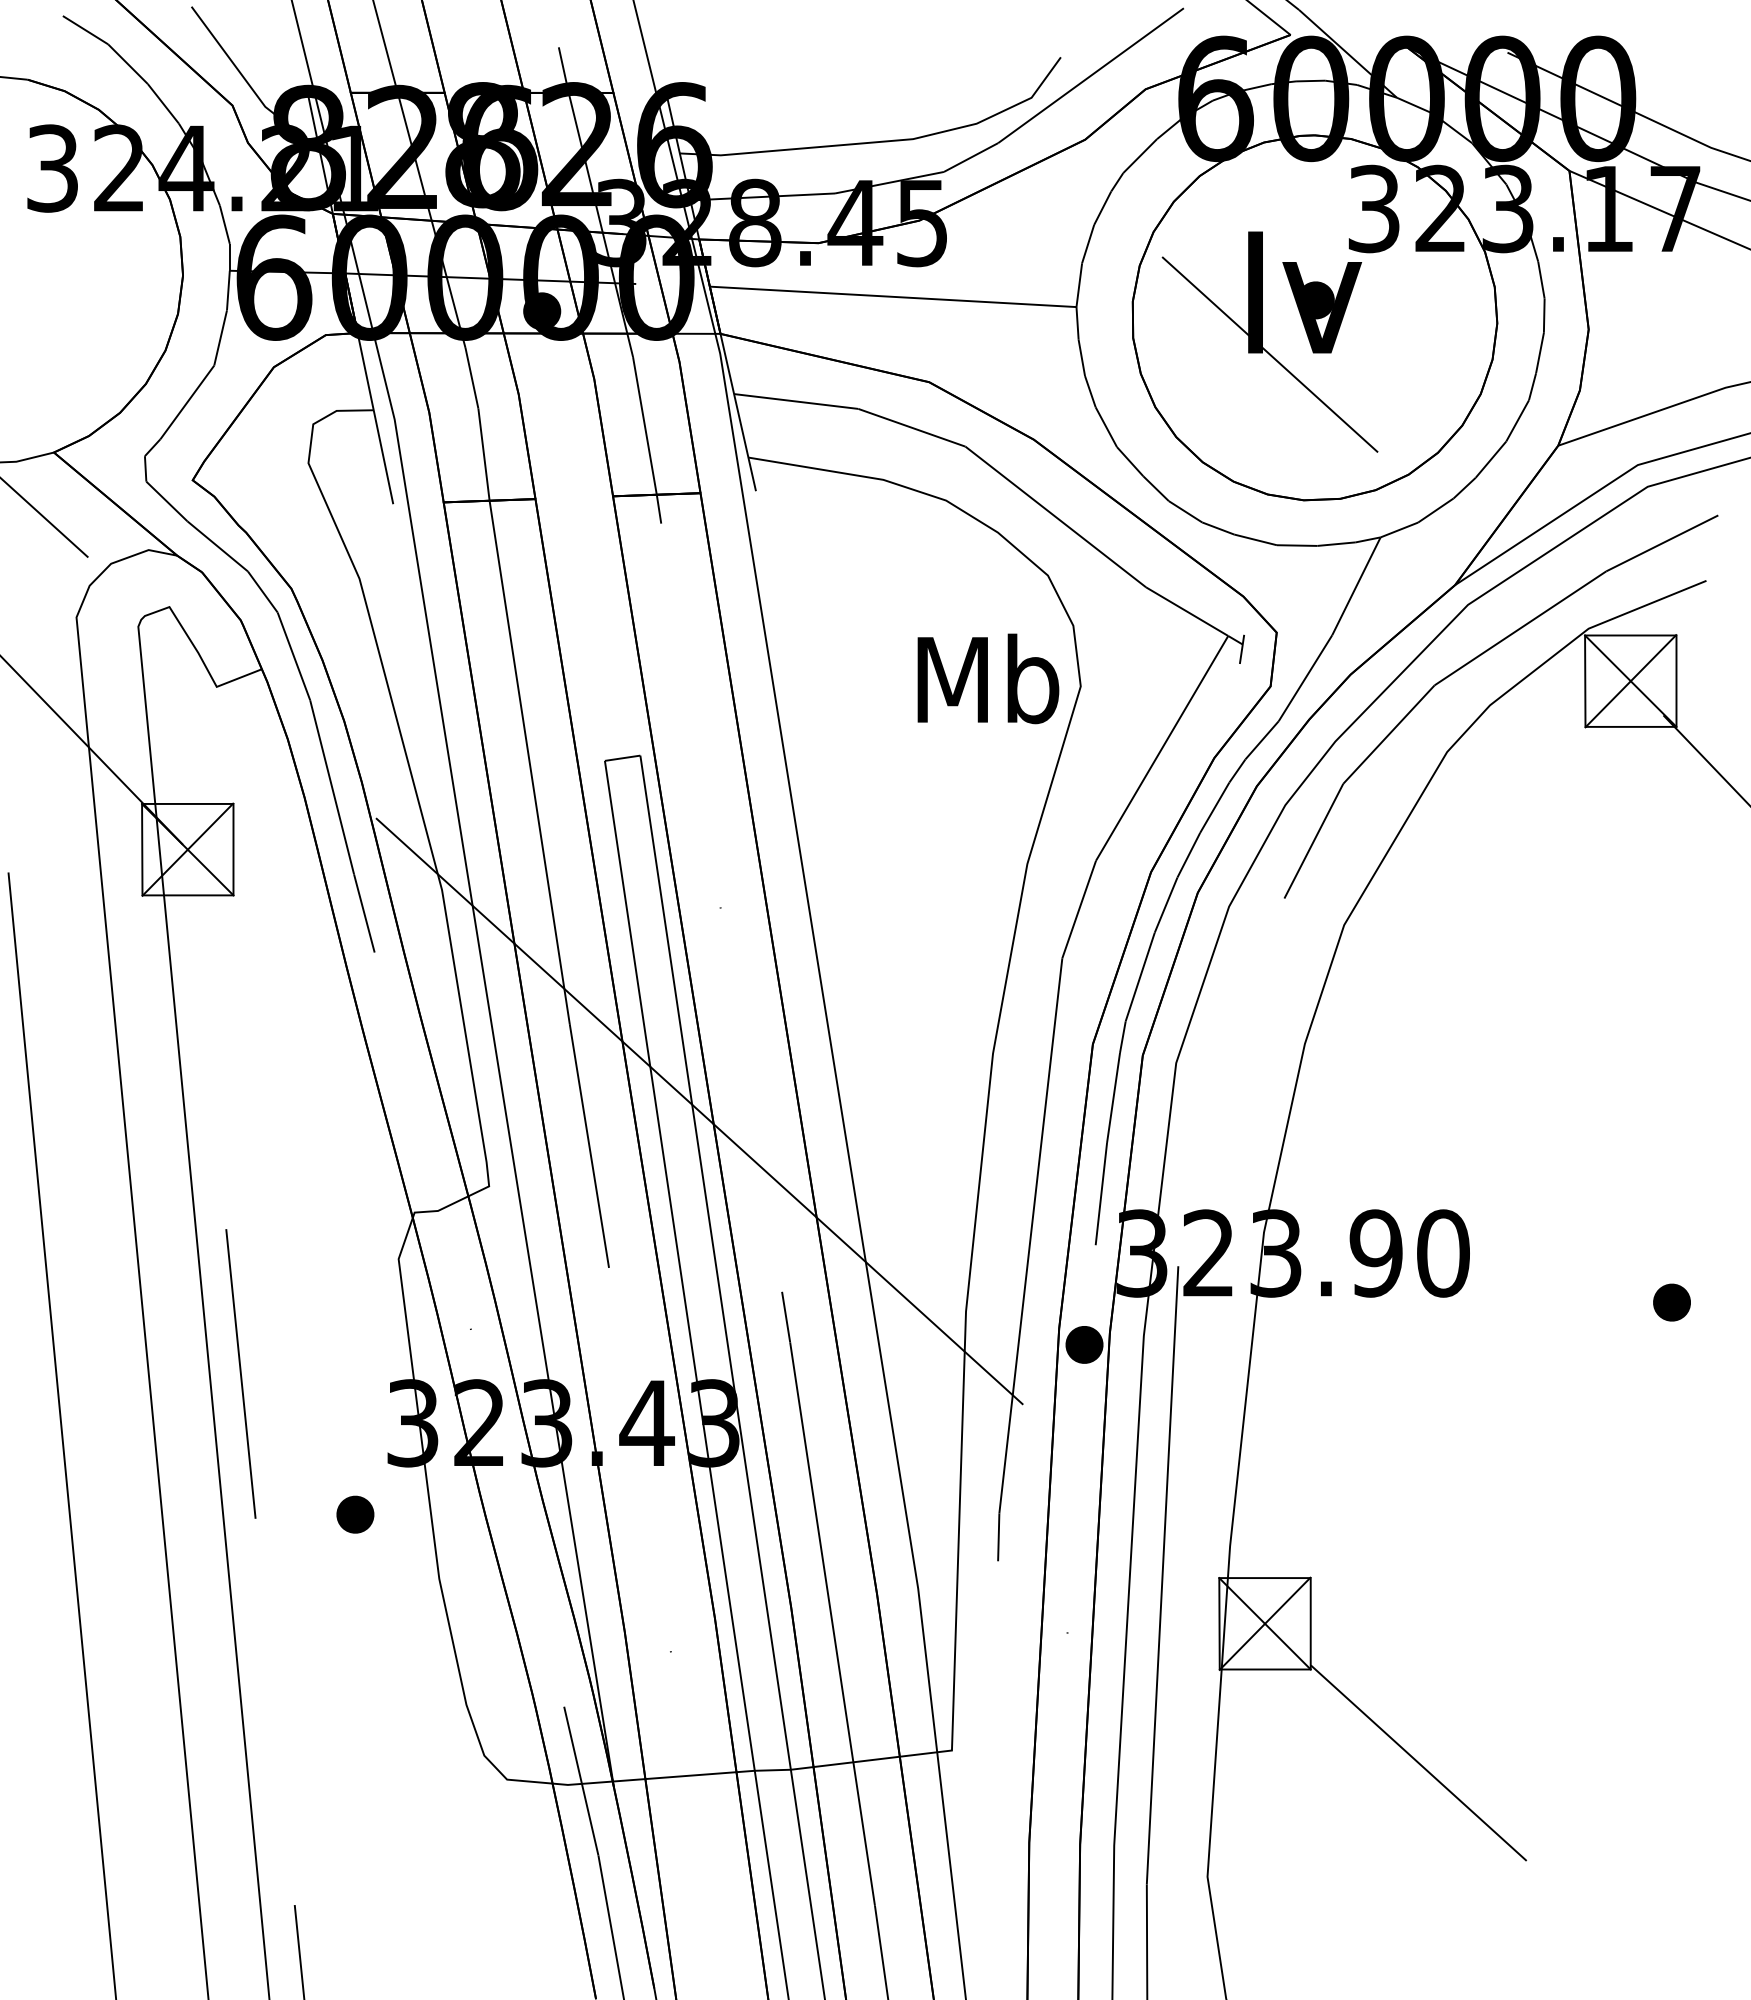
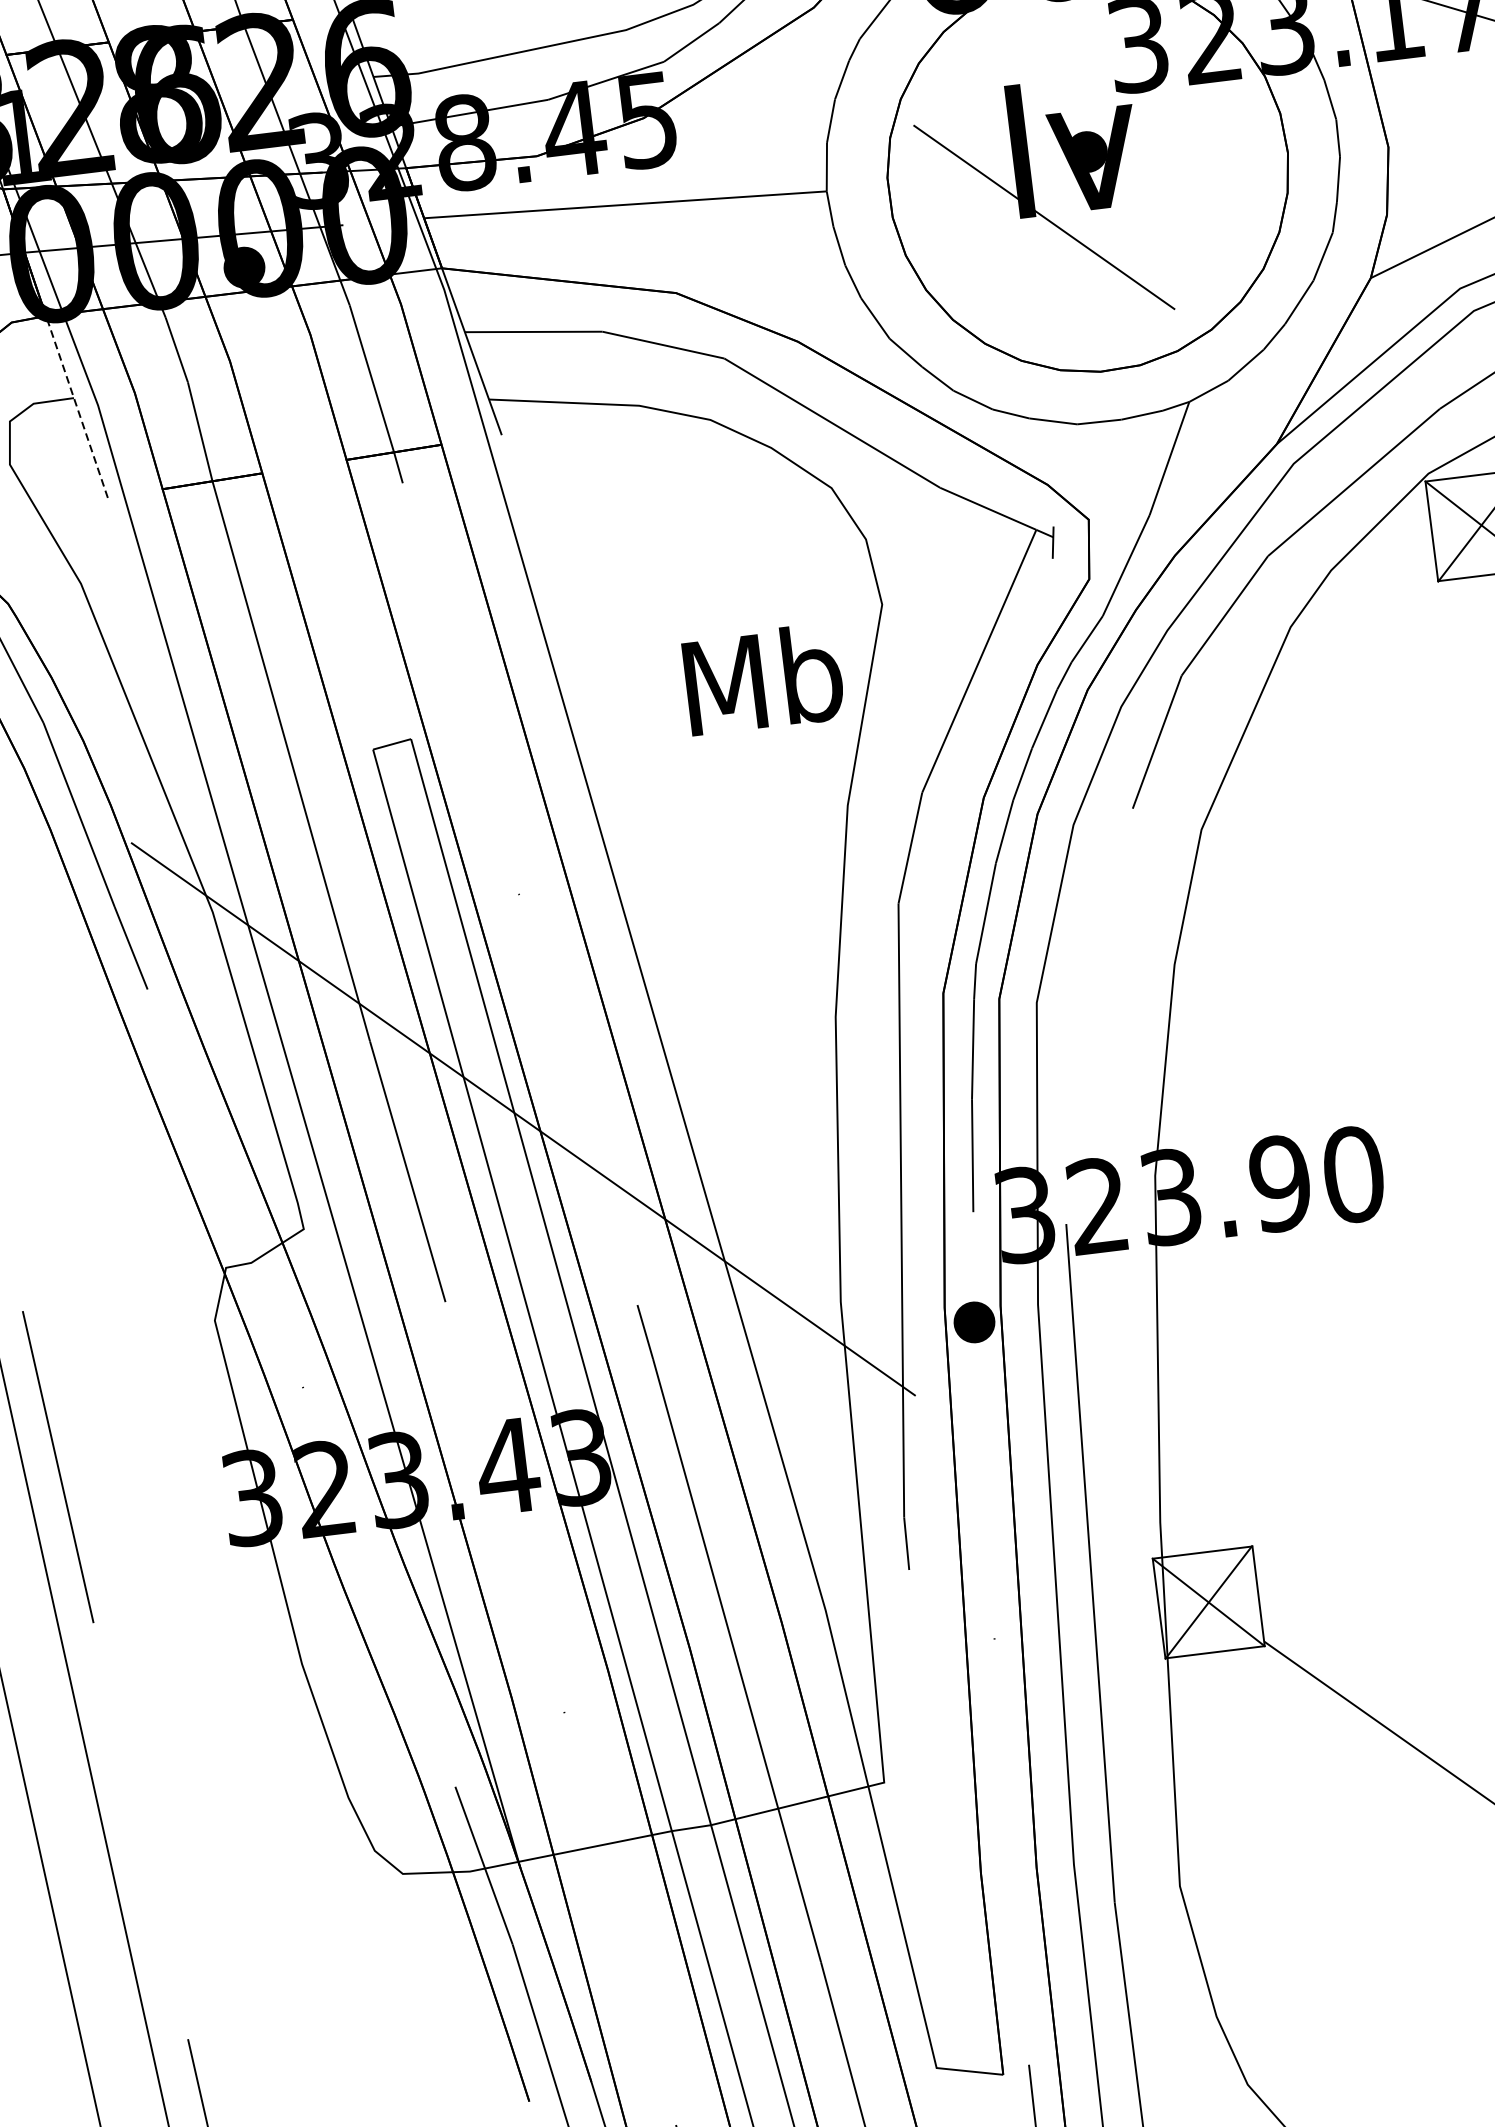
line: (375, 418) -> (77, 406), solid -> dashed
text: (988, 678) -> (763, 679), moved
part: (355, 1514) -> (201, 1605), removed

